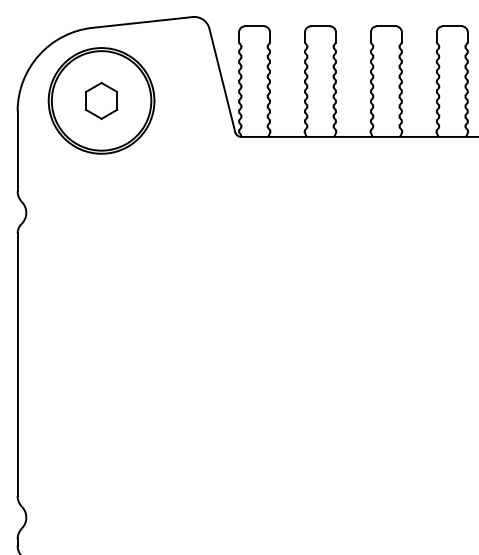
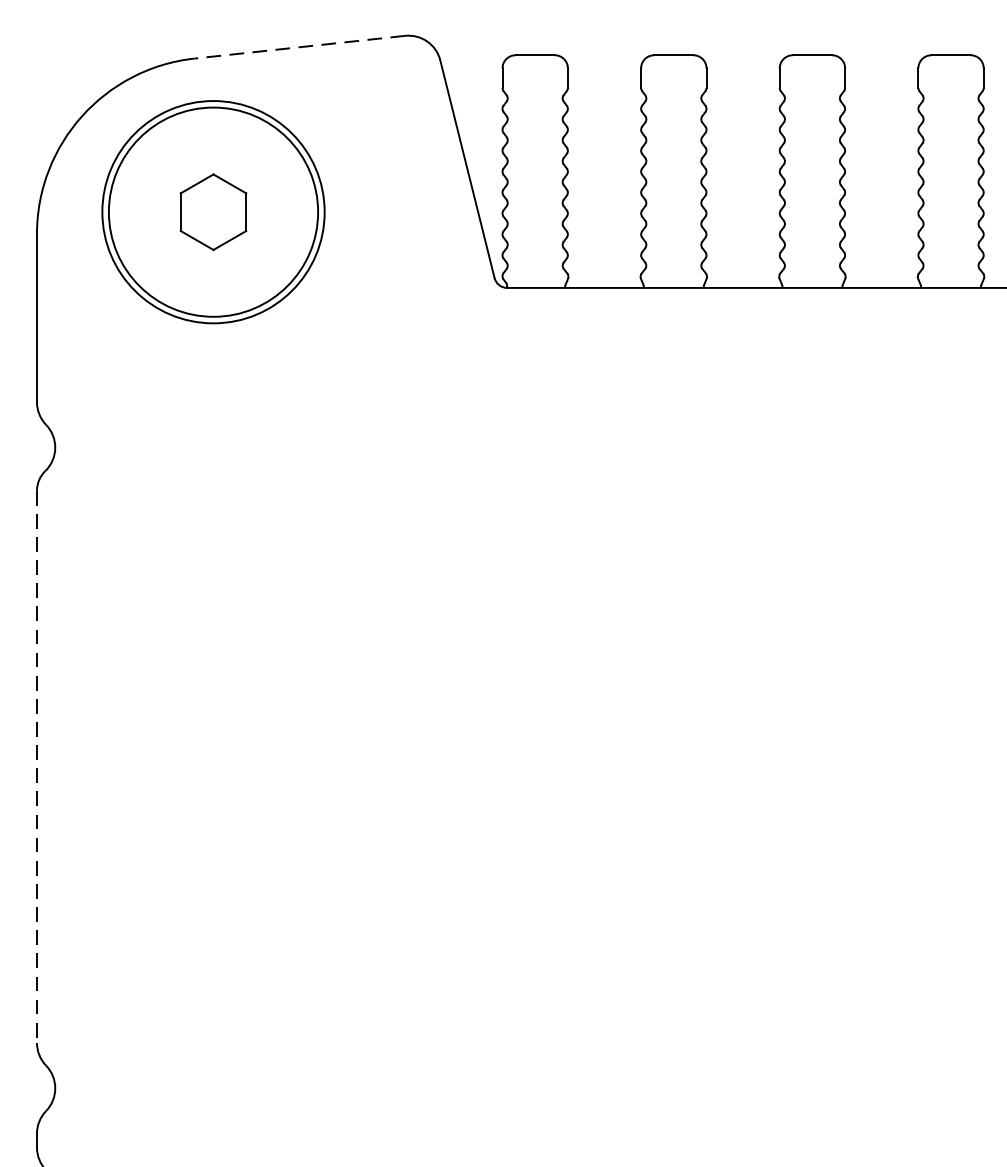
line: (142, 22) -> (299, 47), solid -> dashed
line: (17, 365) -> (36, 768), solid -> dashed

